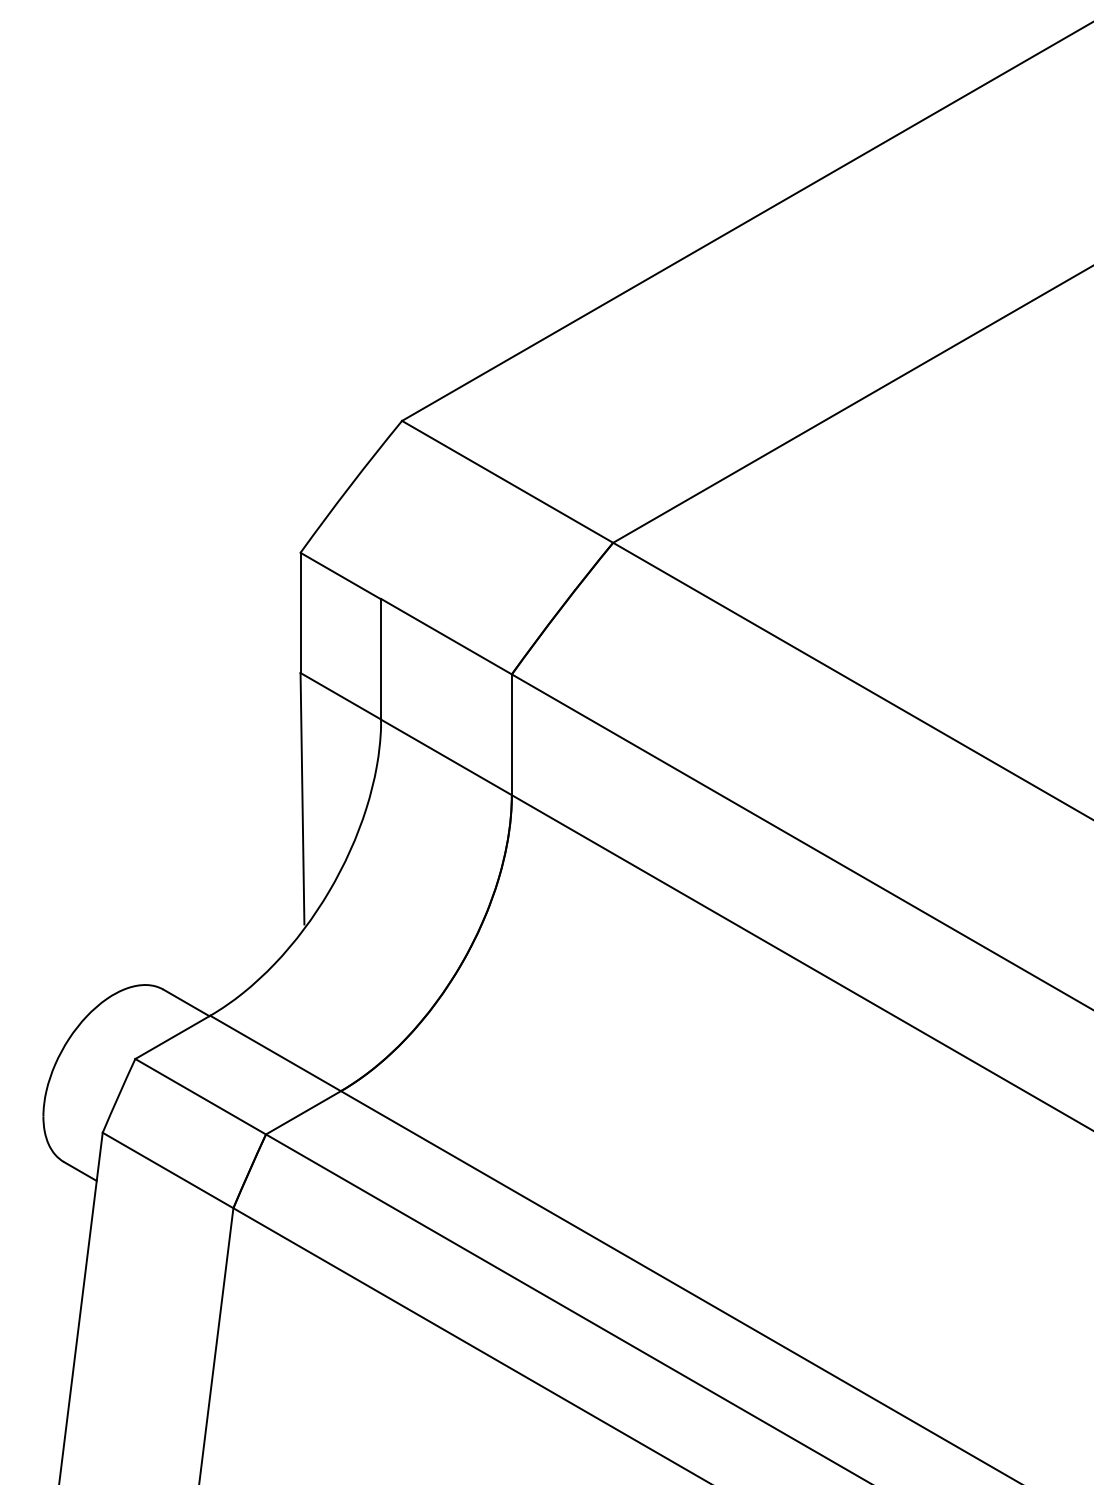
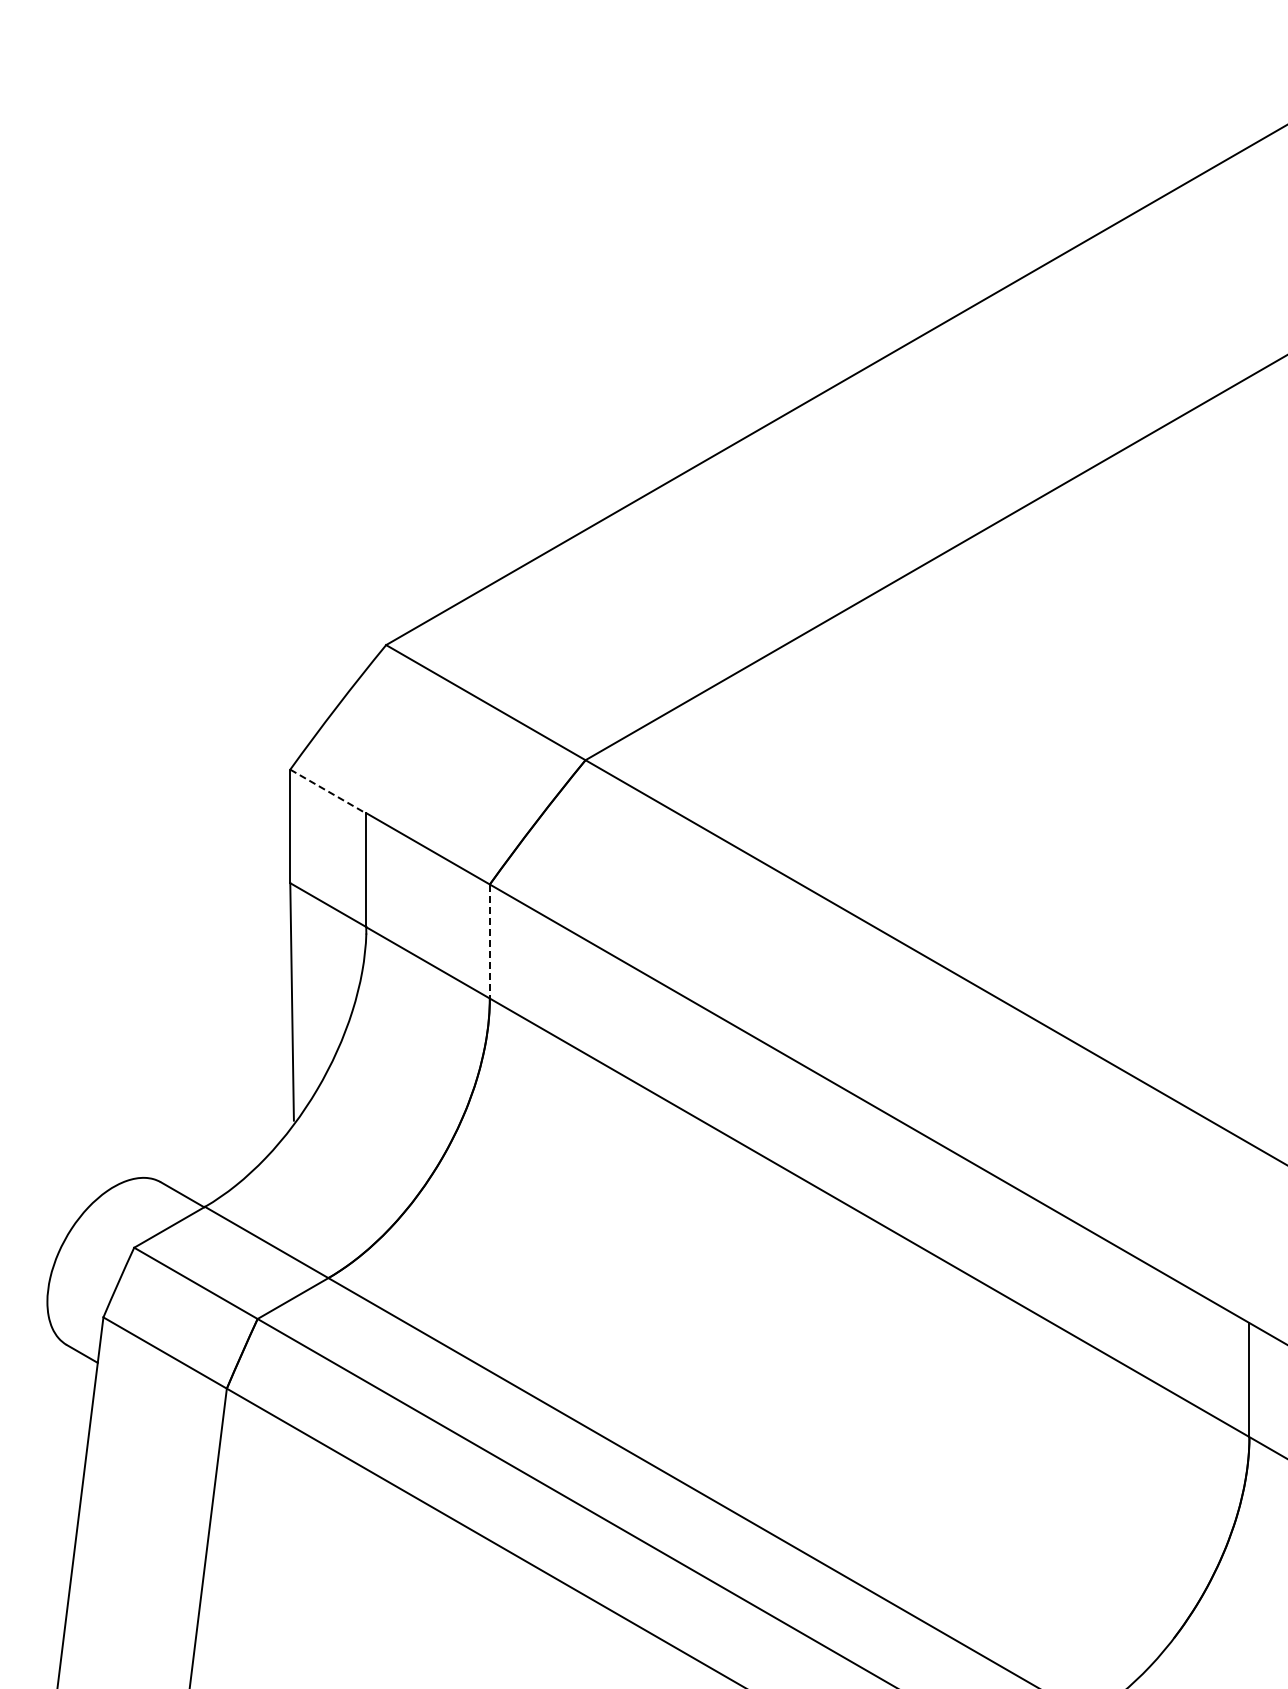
line: (341, 575) -> (328, 791), solid -> dashed
line: (511, 735) -> (489, 942), solid -> dashed

